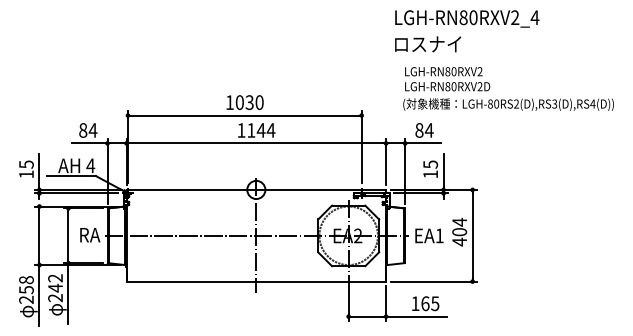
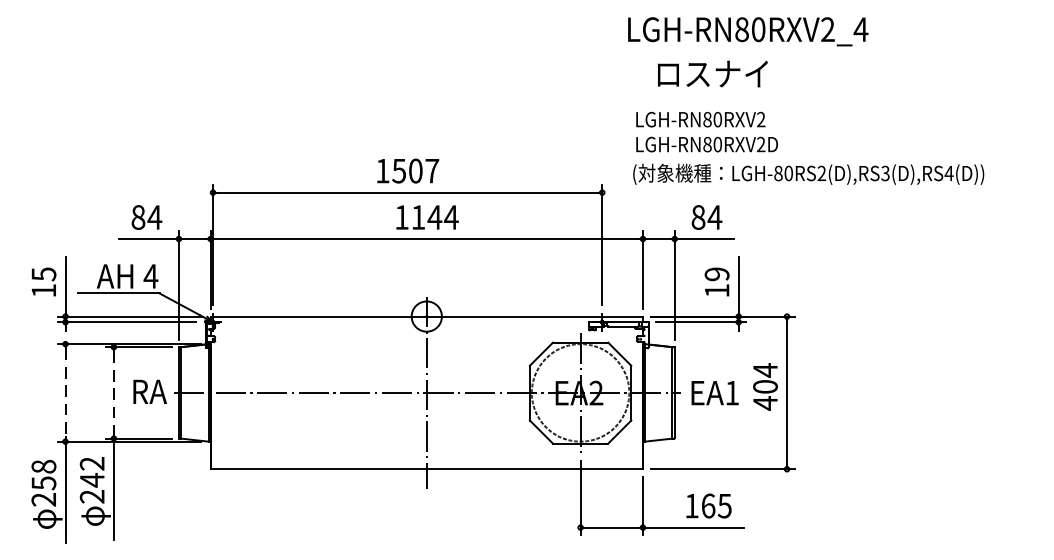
text: (467, 18) -> (748, 30), moved
text: (508, 88) -> (808, 147), moved
text: (249, 102) -> (415, 170), 1030 -> 1507
text: (430, 164) -> (716, 274), 15 -> 19
line: (39, 235) -> (65, 392), solid -> dashed
line: (68, 235) -> (113, 392), solid -> dashed

